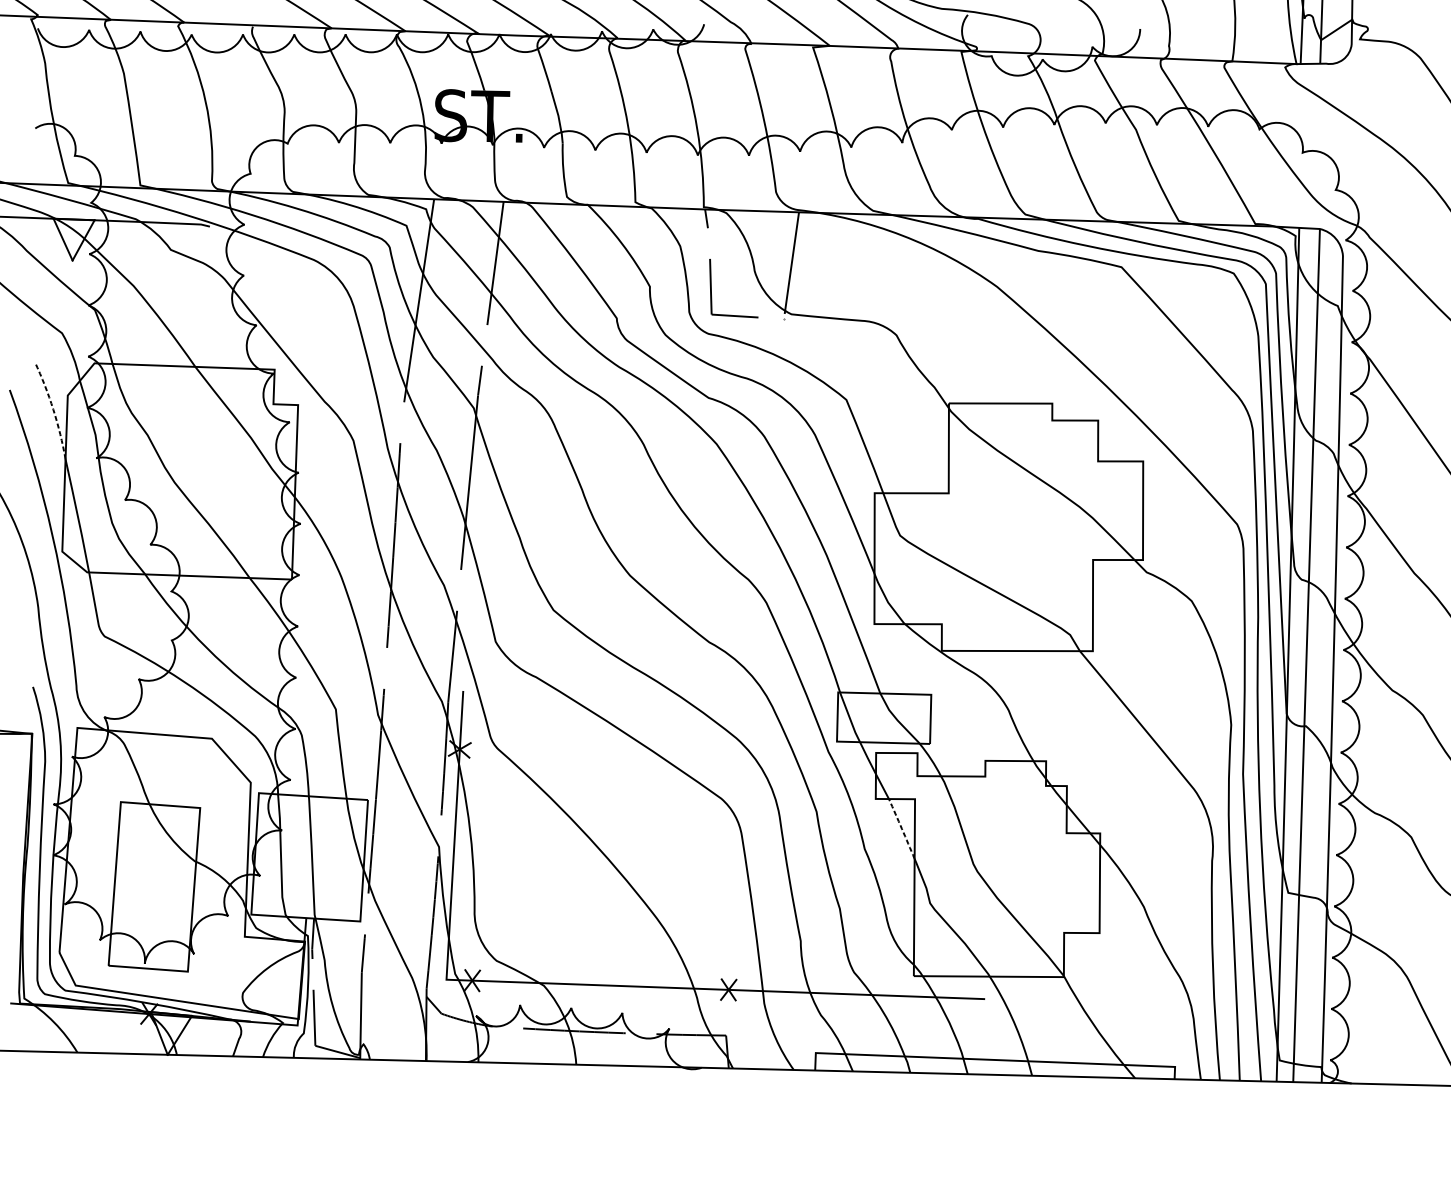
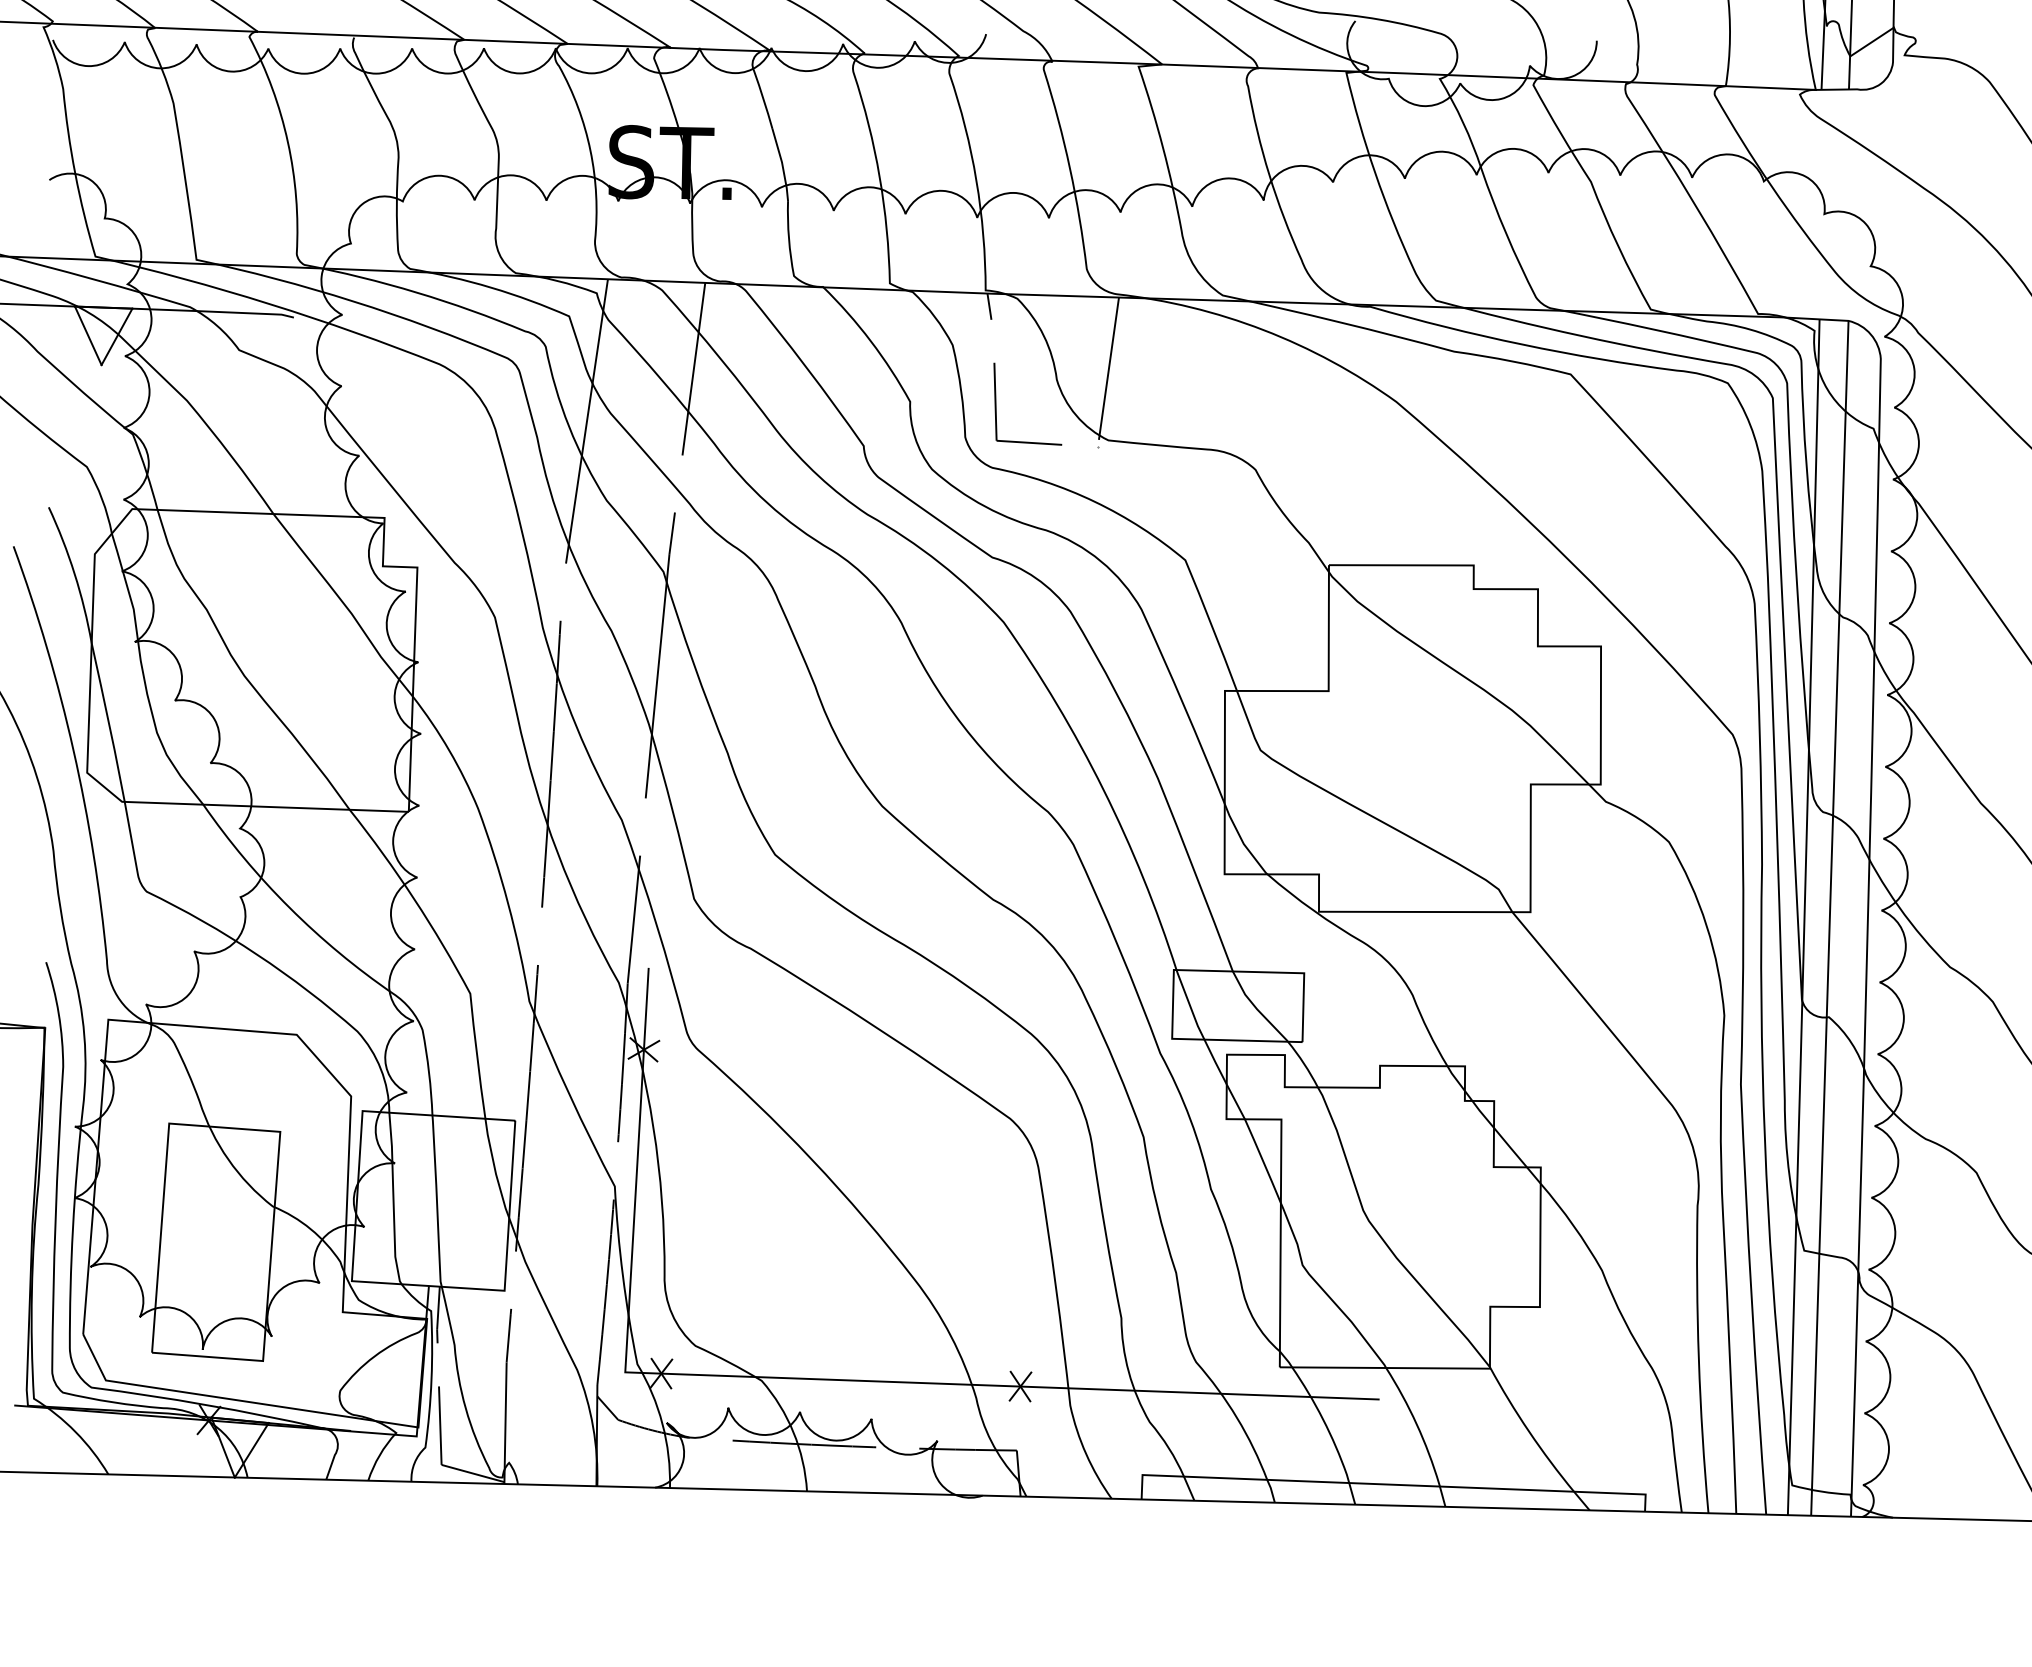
line: (53, 409) -> (74, 573), dashed -> solid
line: (902, 829) -> (1263, 1161), dashed -> solid

